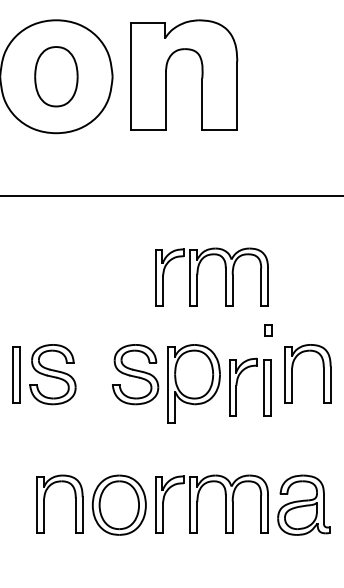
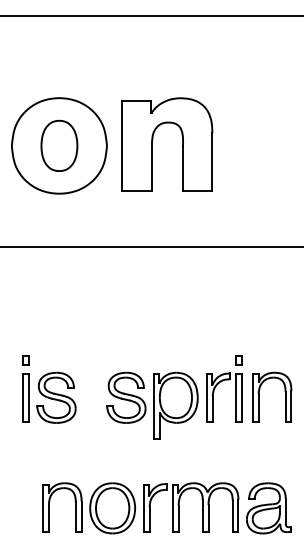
part: (225, 277) -> (202, 315), removed
part: (16, 330) -> (25, 360), added
part: (237, 387) -> (213, 397), moved

